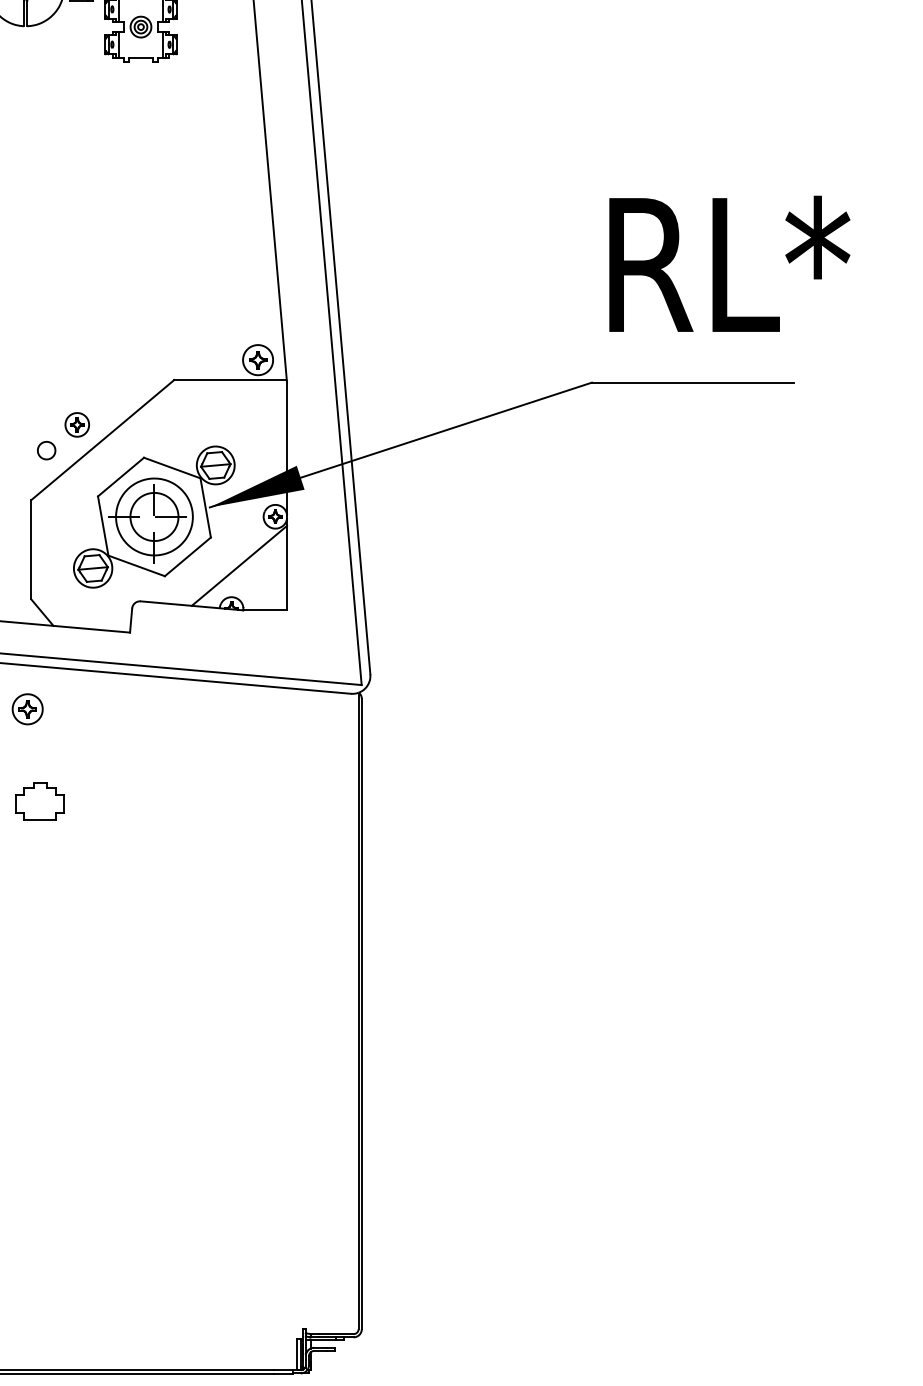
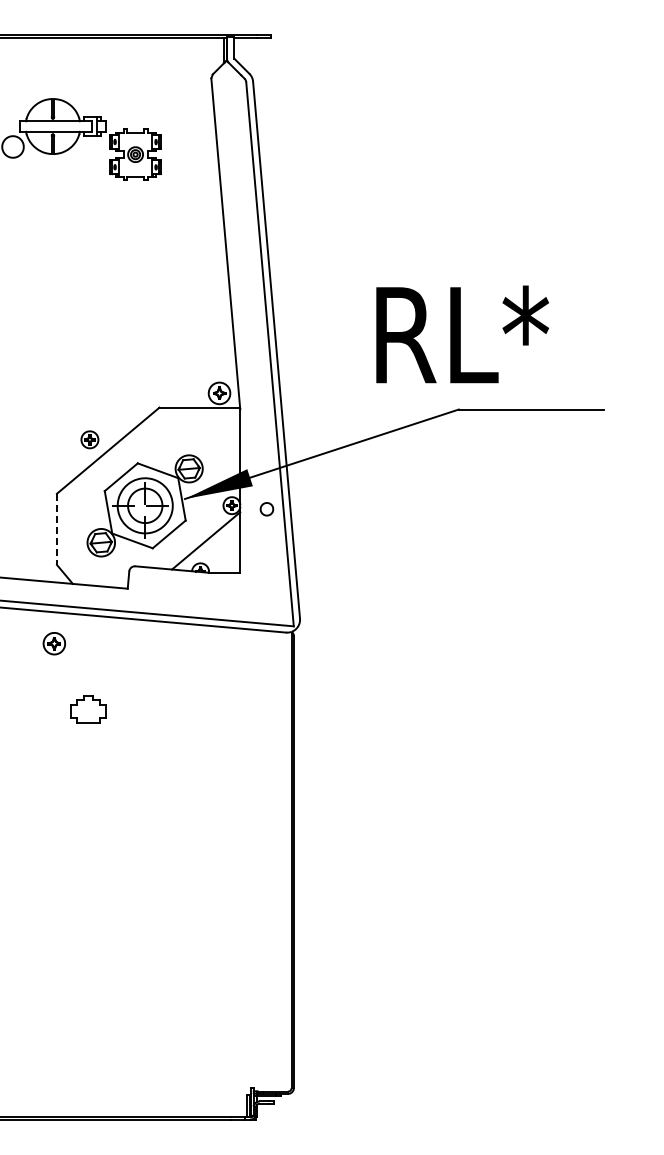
text: (729, 264) -> (462, 334), moved
part: (45, 450) -> (266, 509), moved
line: (30, 549) -> (56, 529), solid -> dashed
part: (40, 801) -> (88, 709), moved

